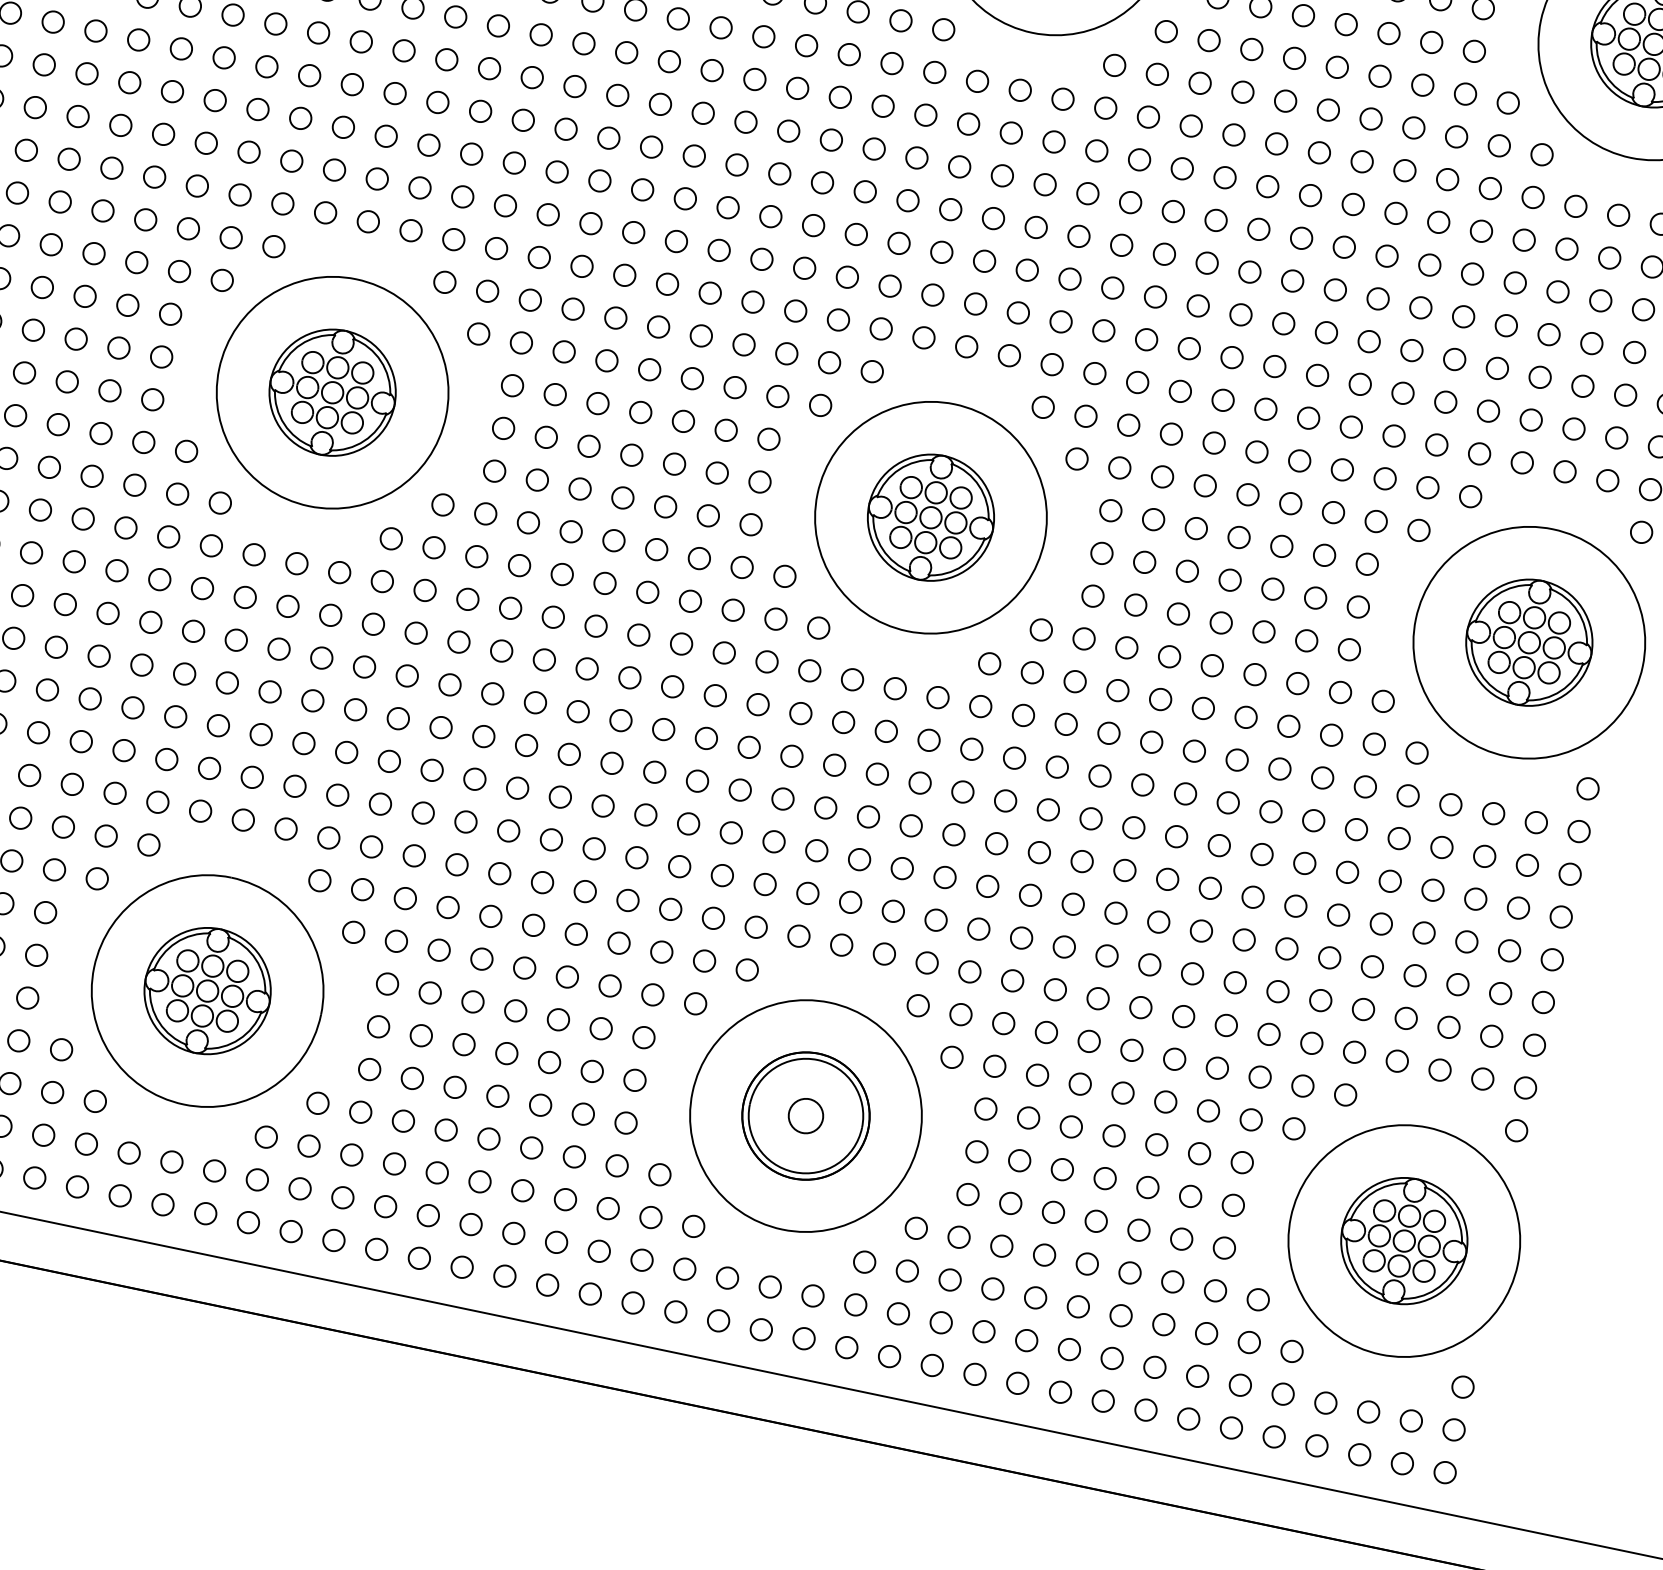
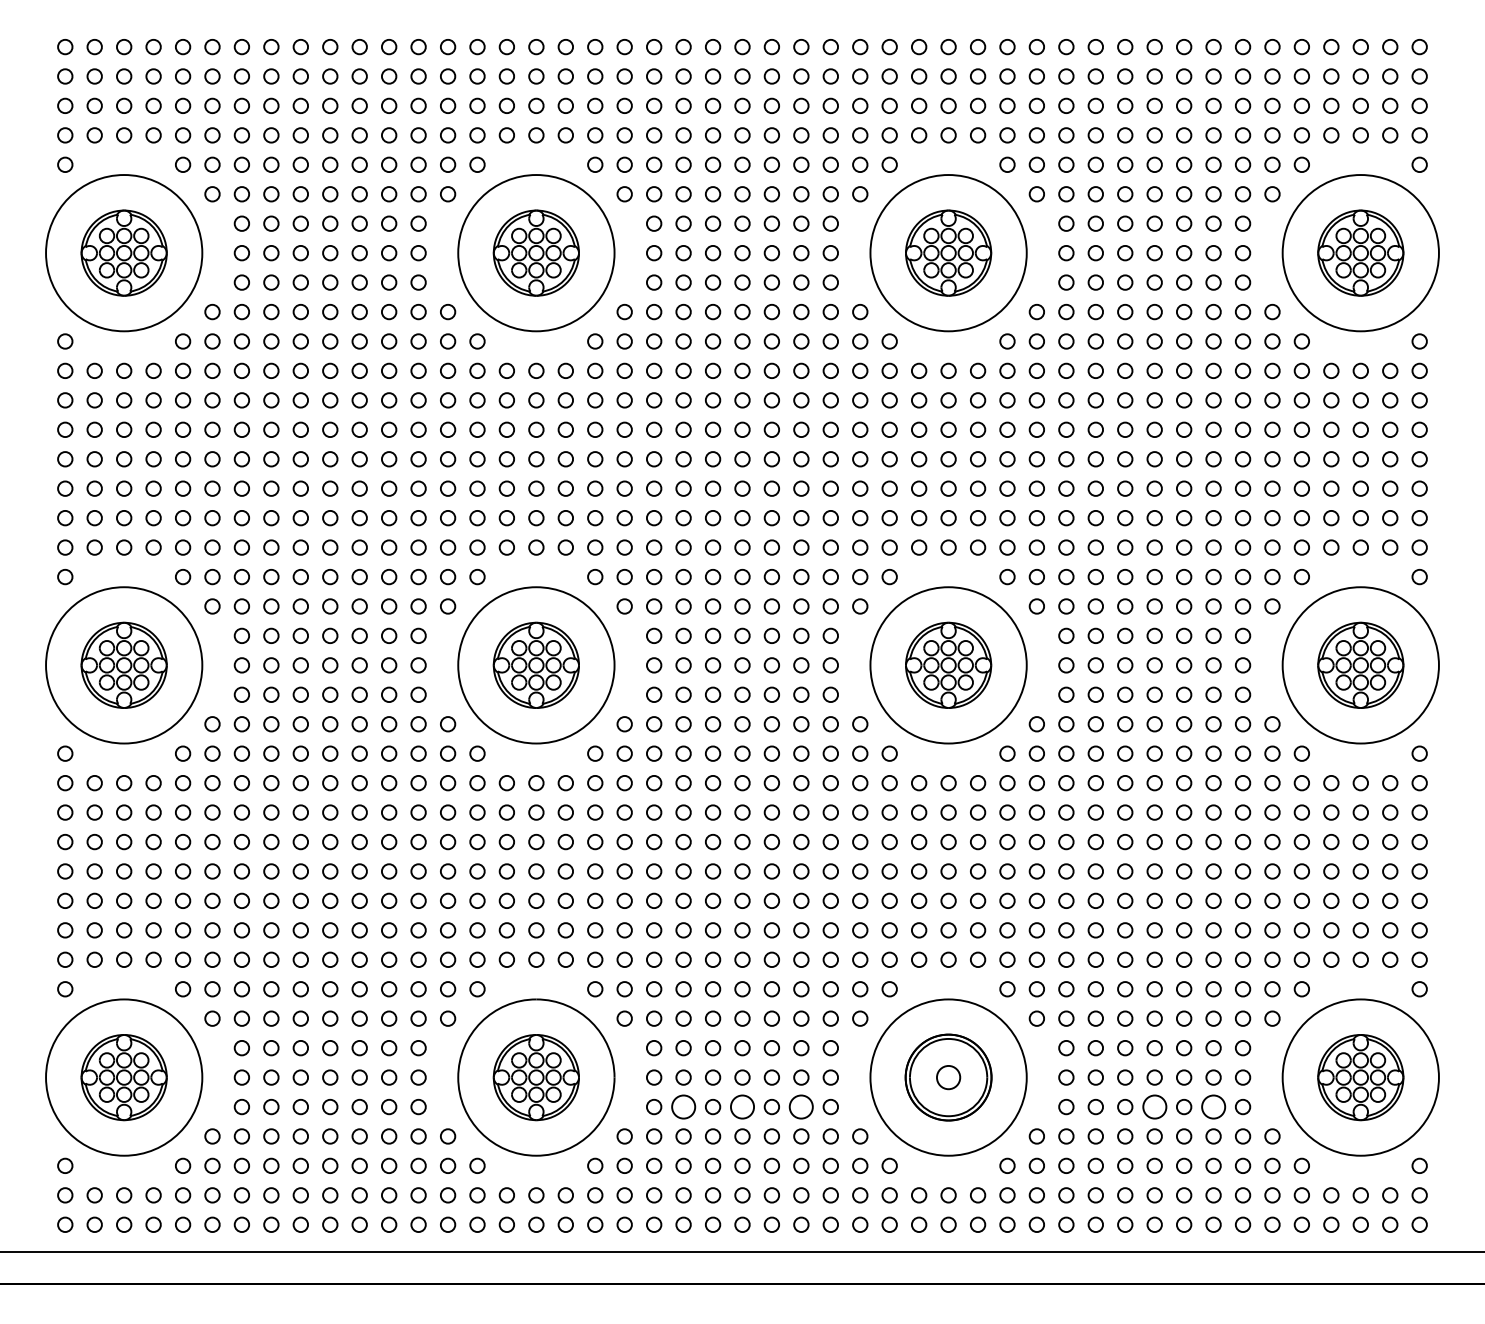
circle: (412, 1077) -> (683, 1106), size x1.6
circle: (498, 1095) -> (742, 1106), size x1.6
circle: (583, 1113) -> (801, 1106), size x1.6
circle: (1096, 1220) -> (1154, 1106), size x1.6
circle: (1181, 1238) -> (1213, 1106), size x1.6

